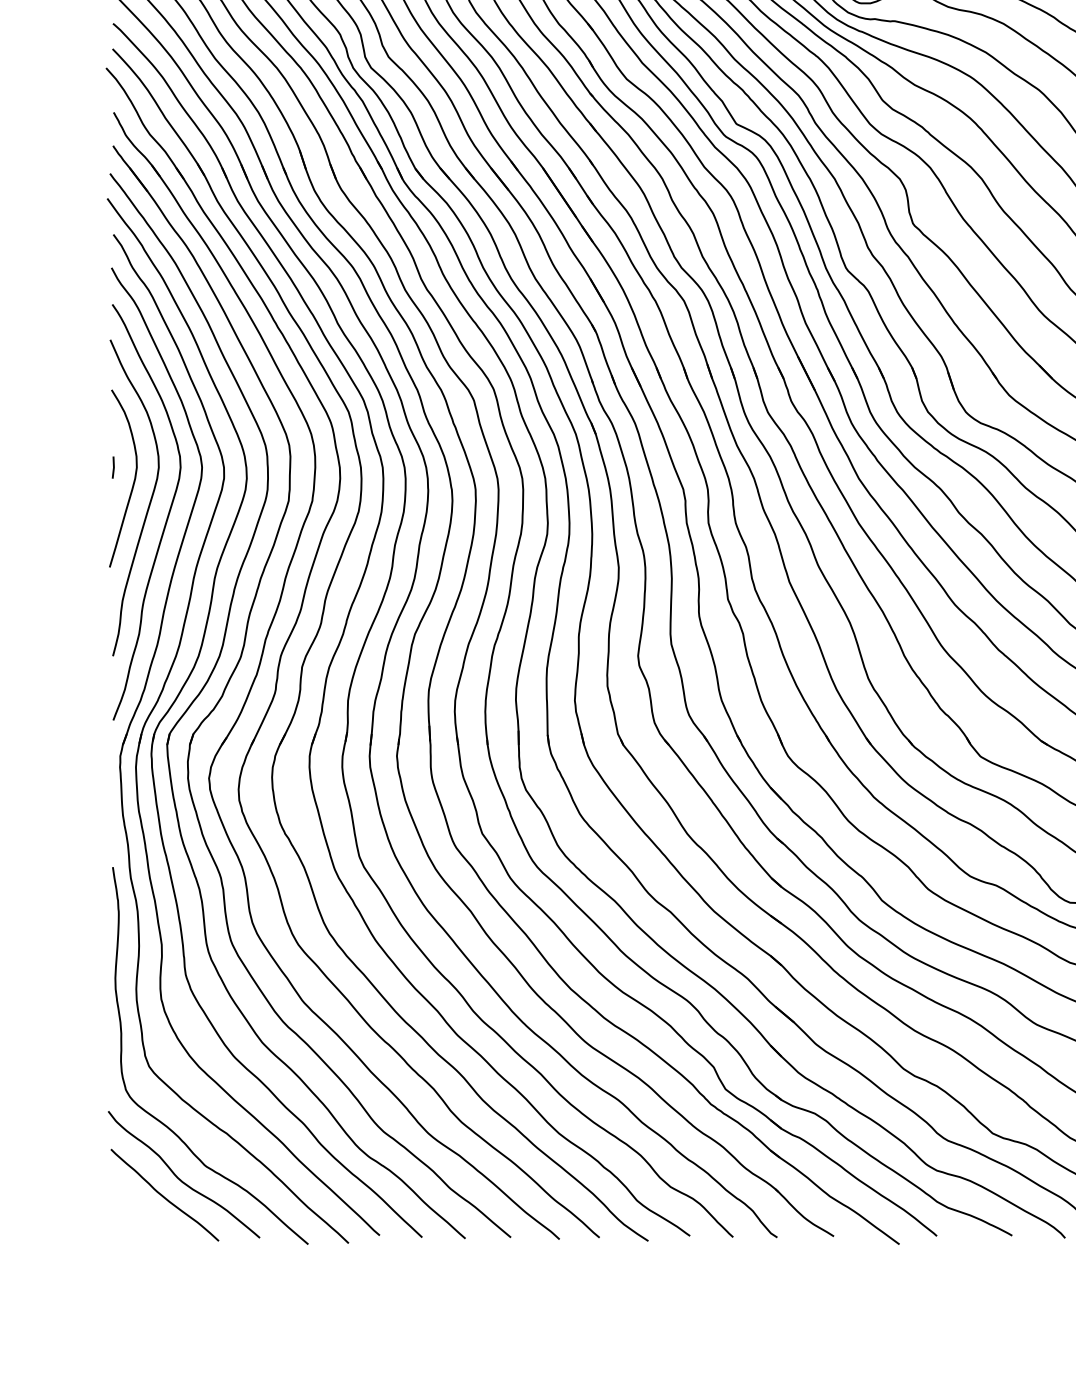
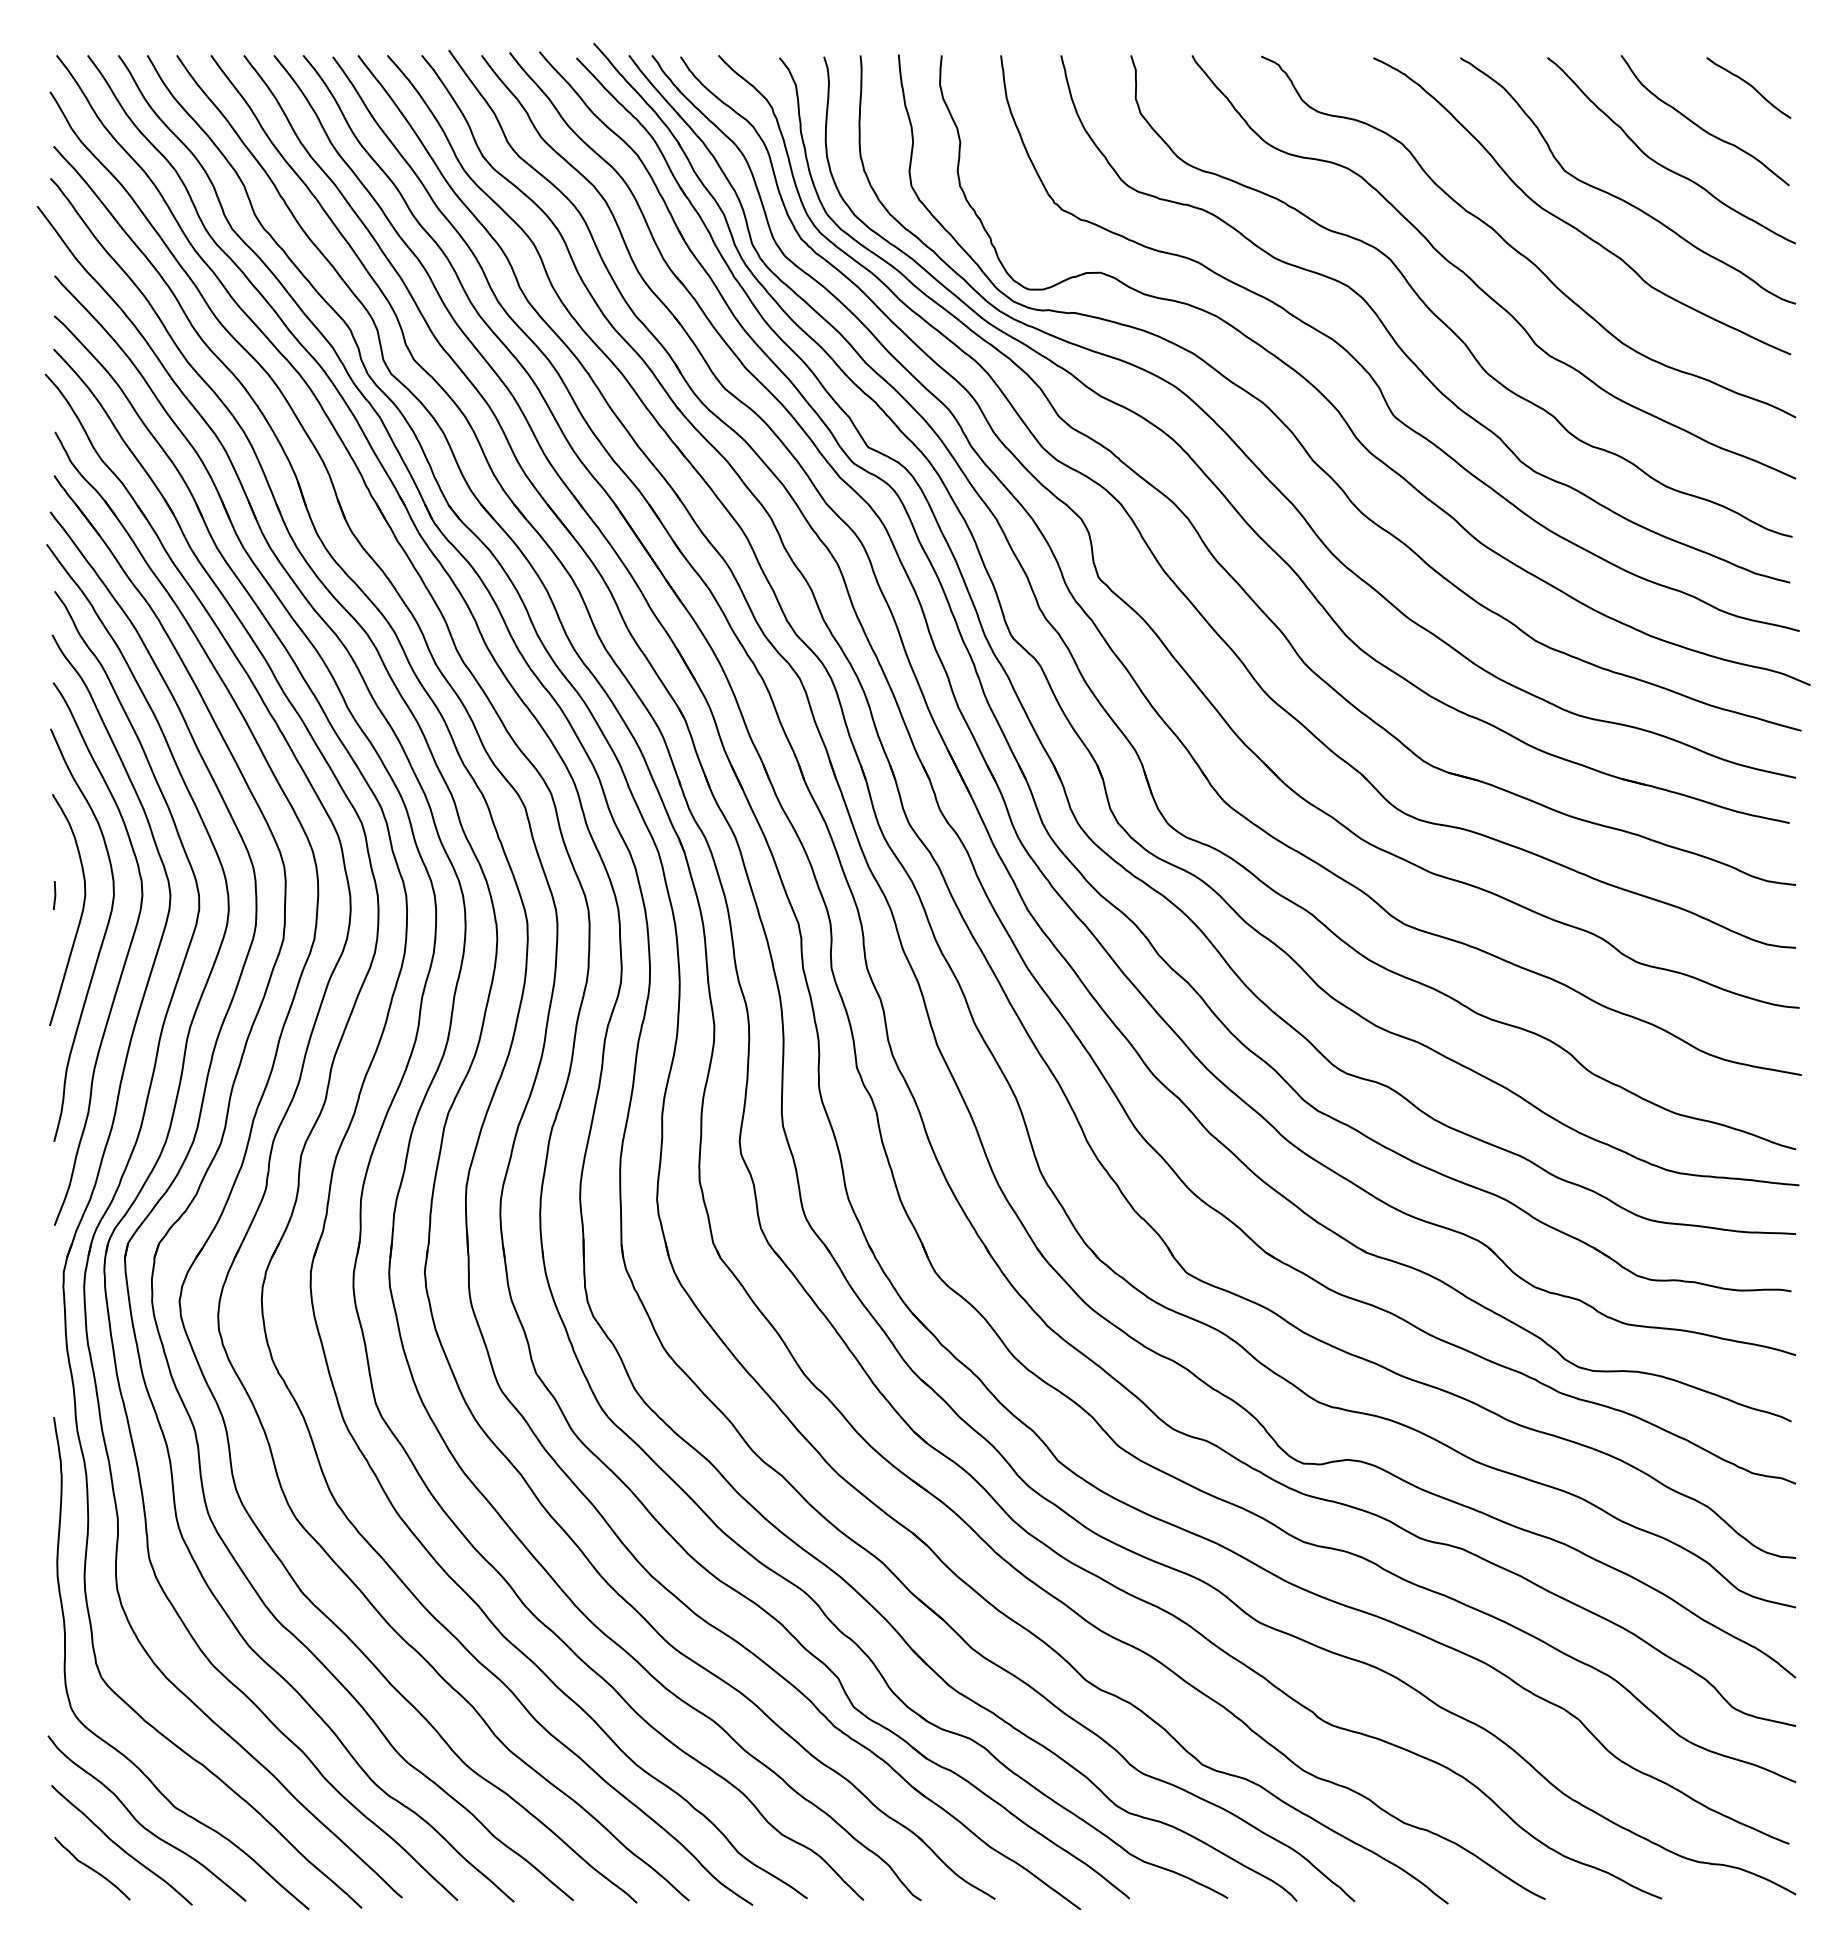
curve: (142, 1212) -> (92, 1868), added

